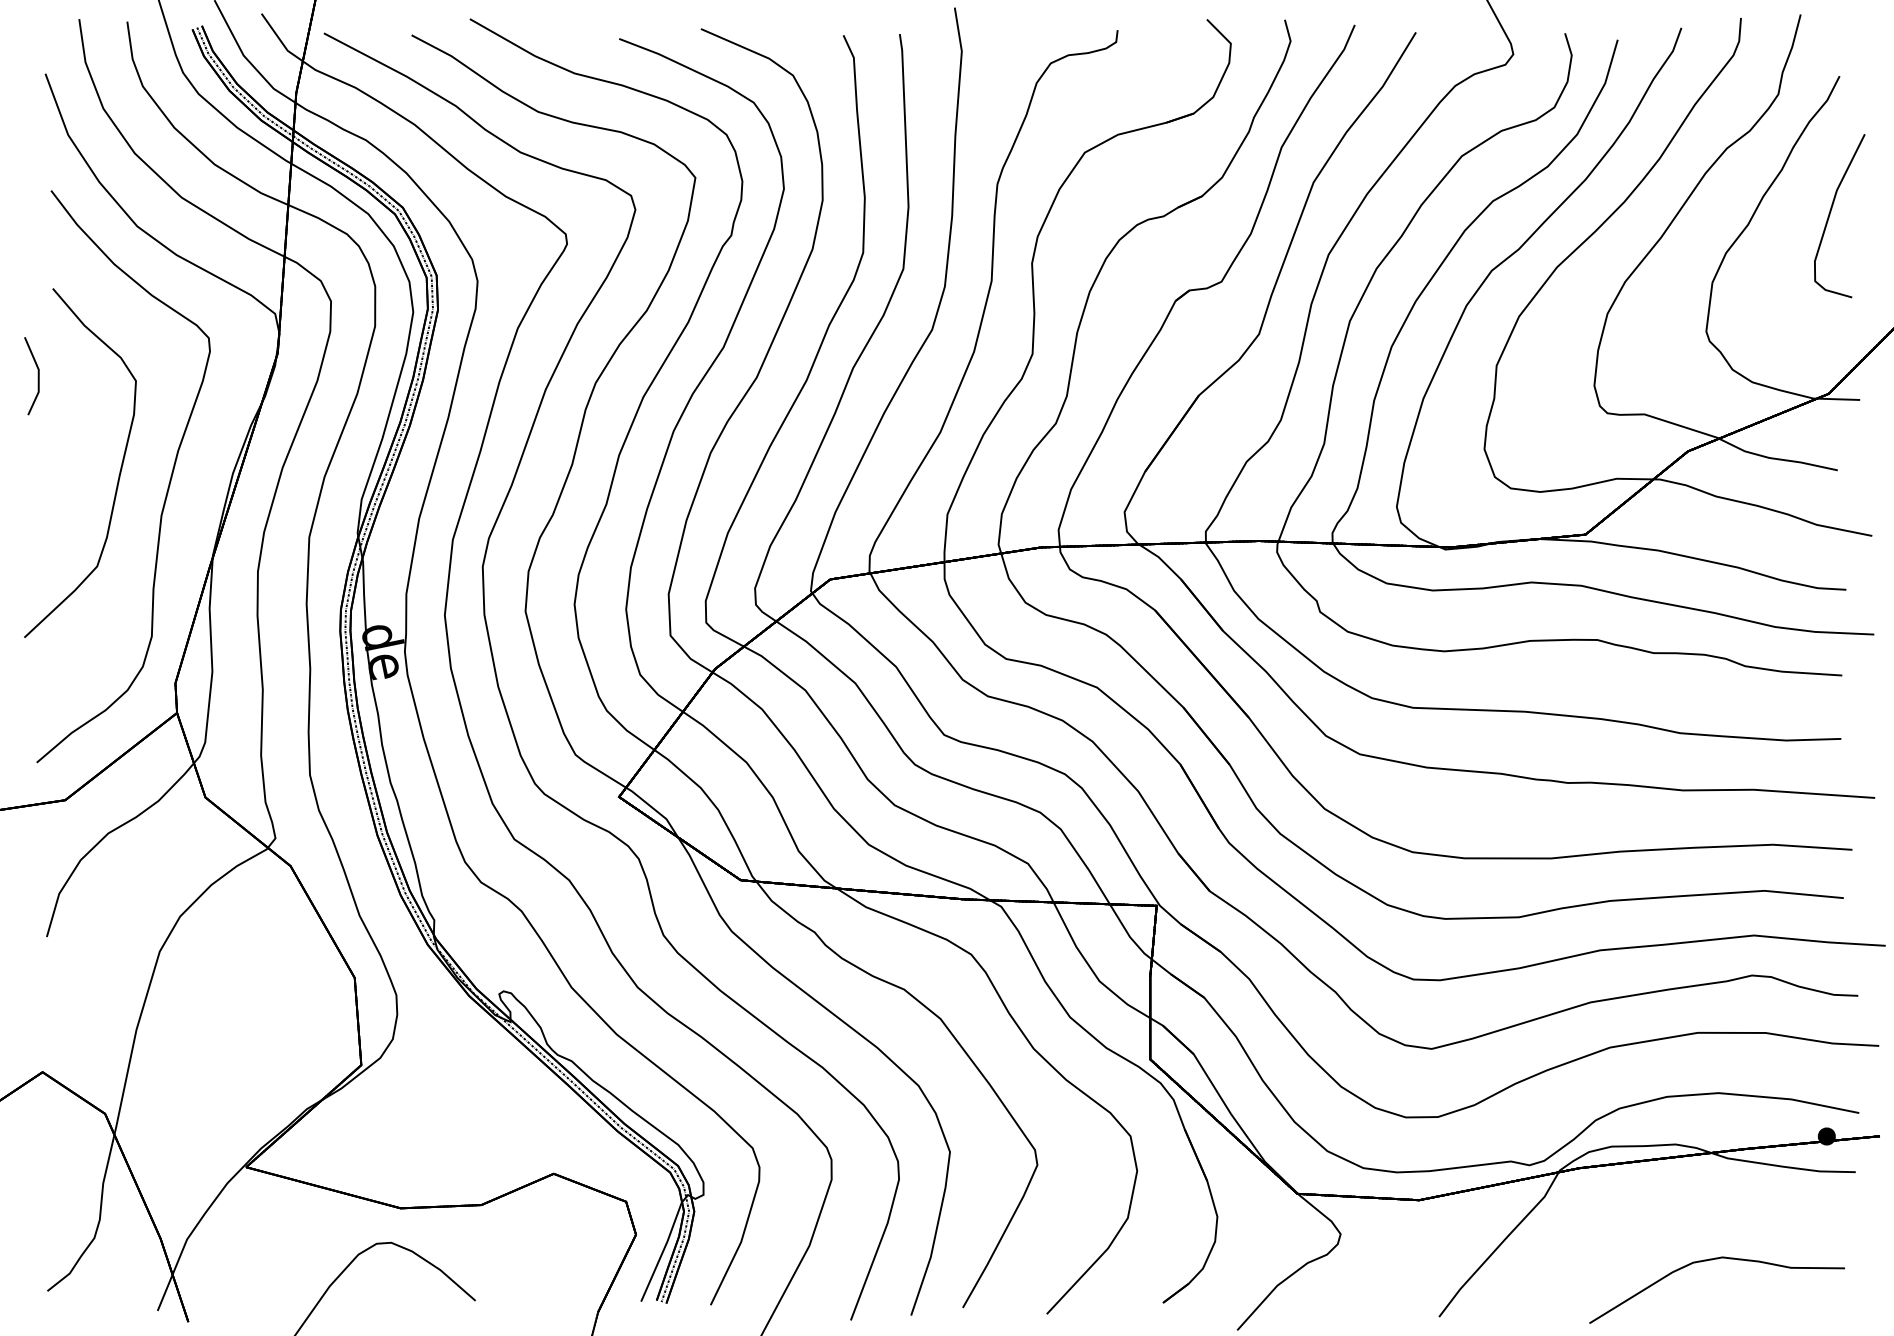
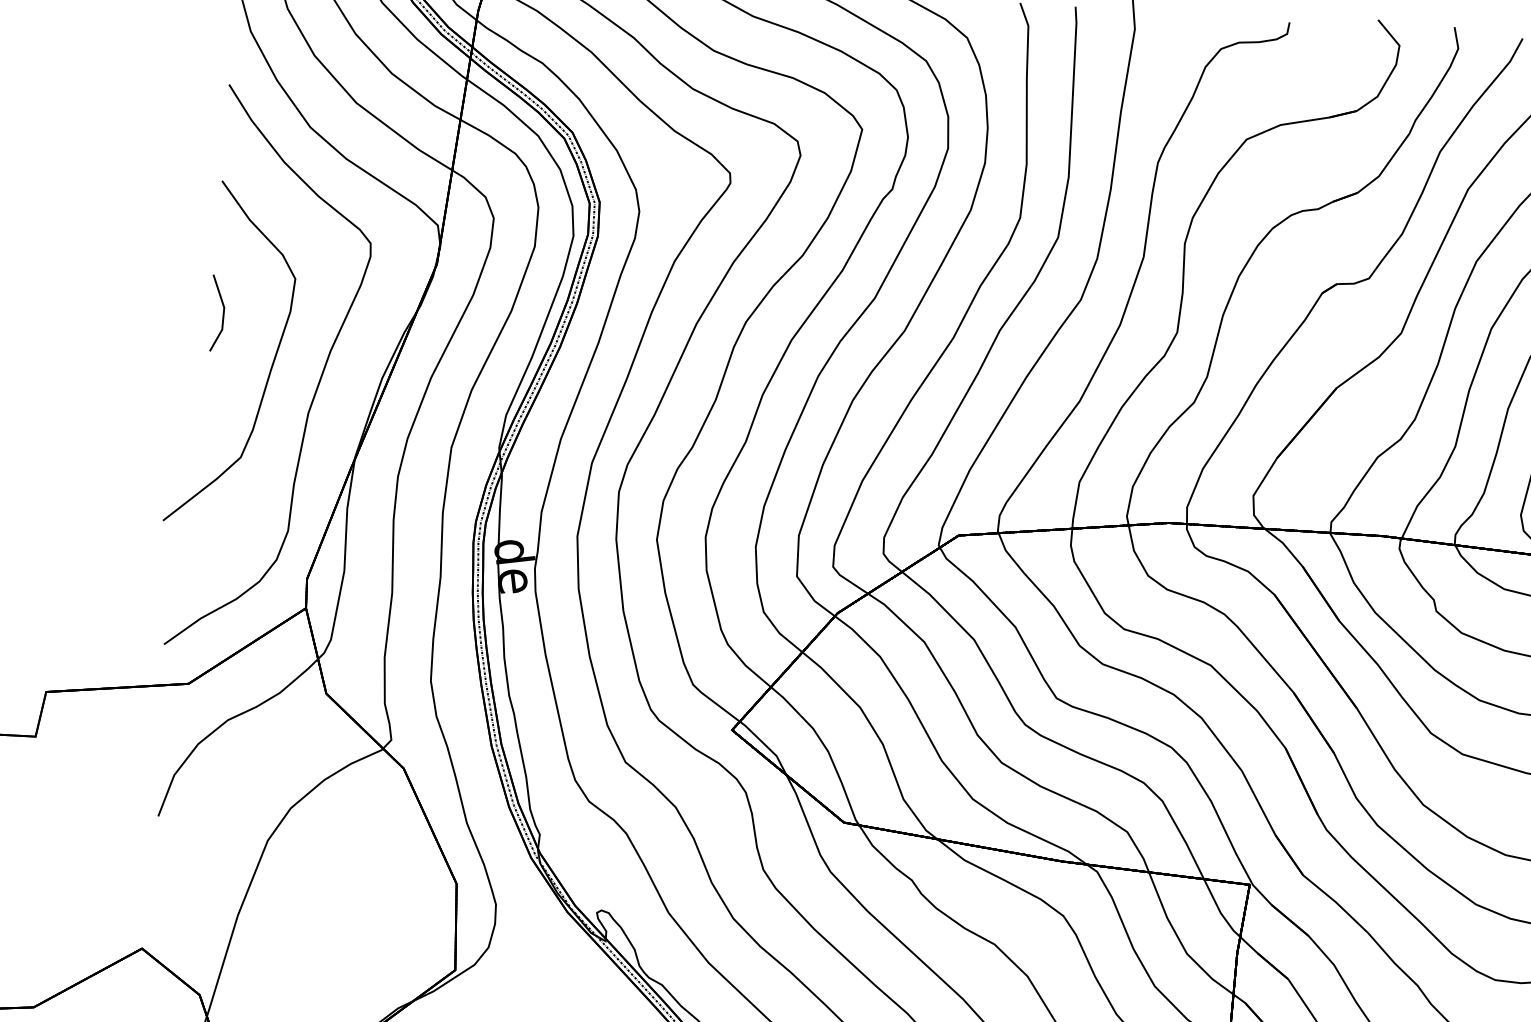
line: (37, 376) -> (222, 314), moved

